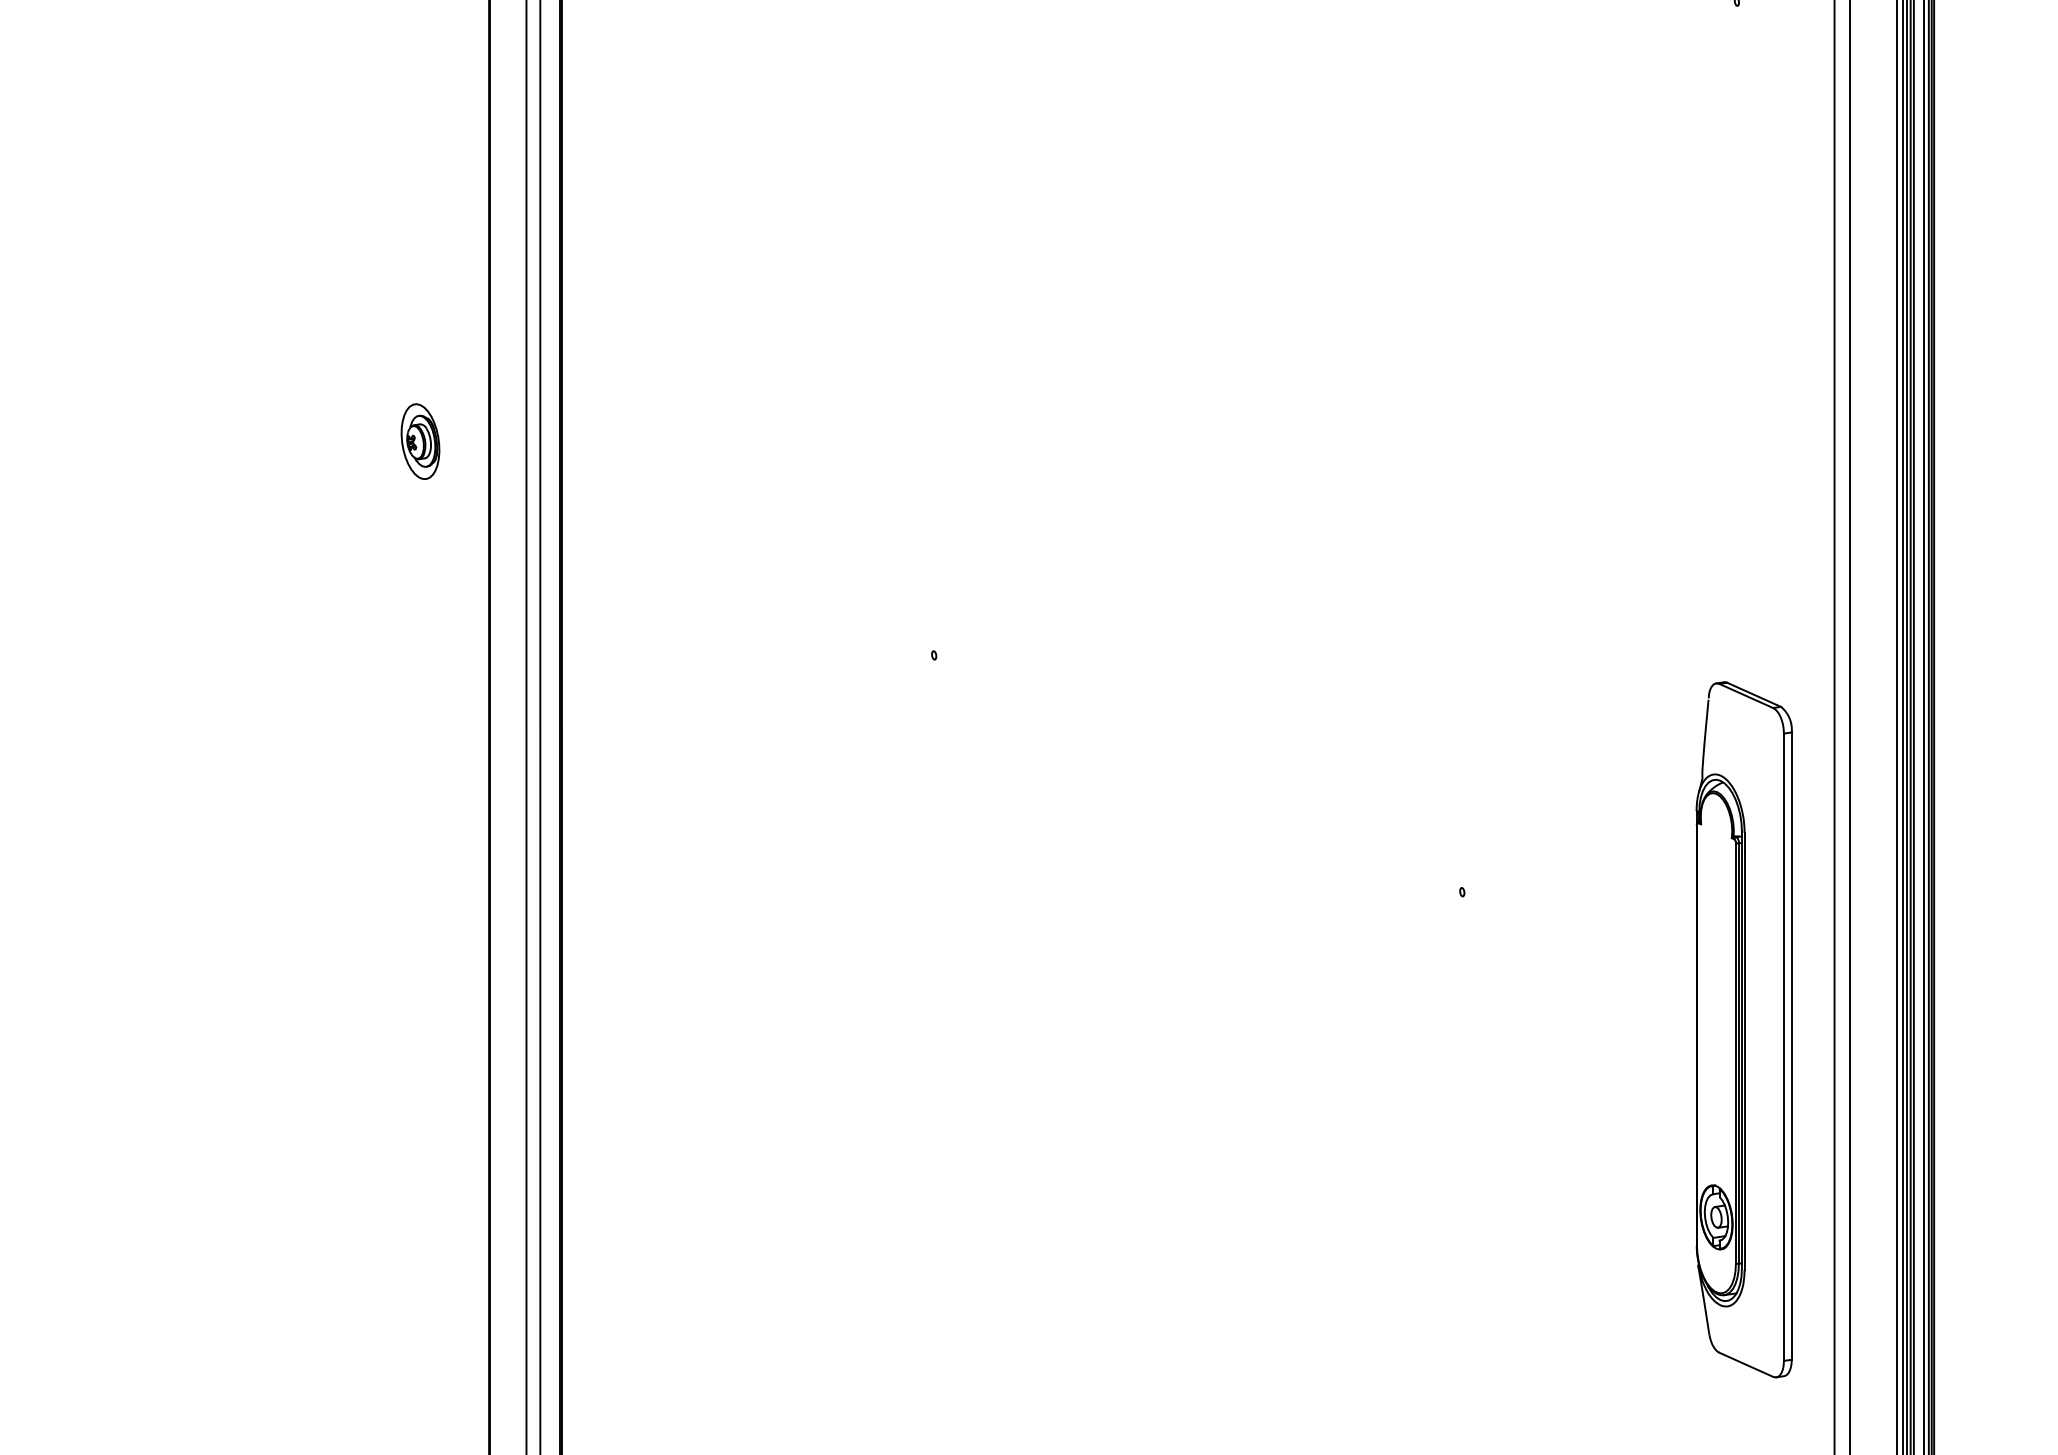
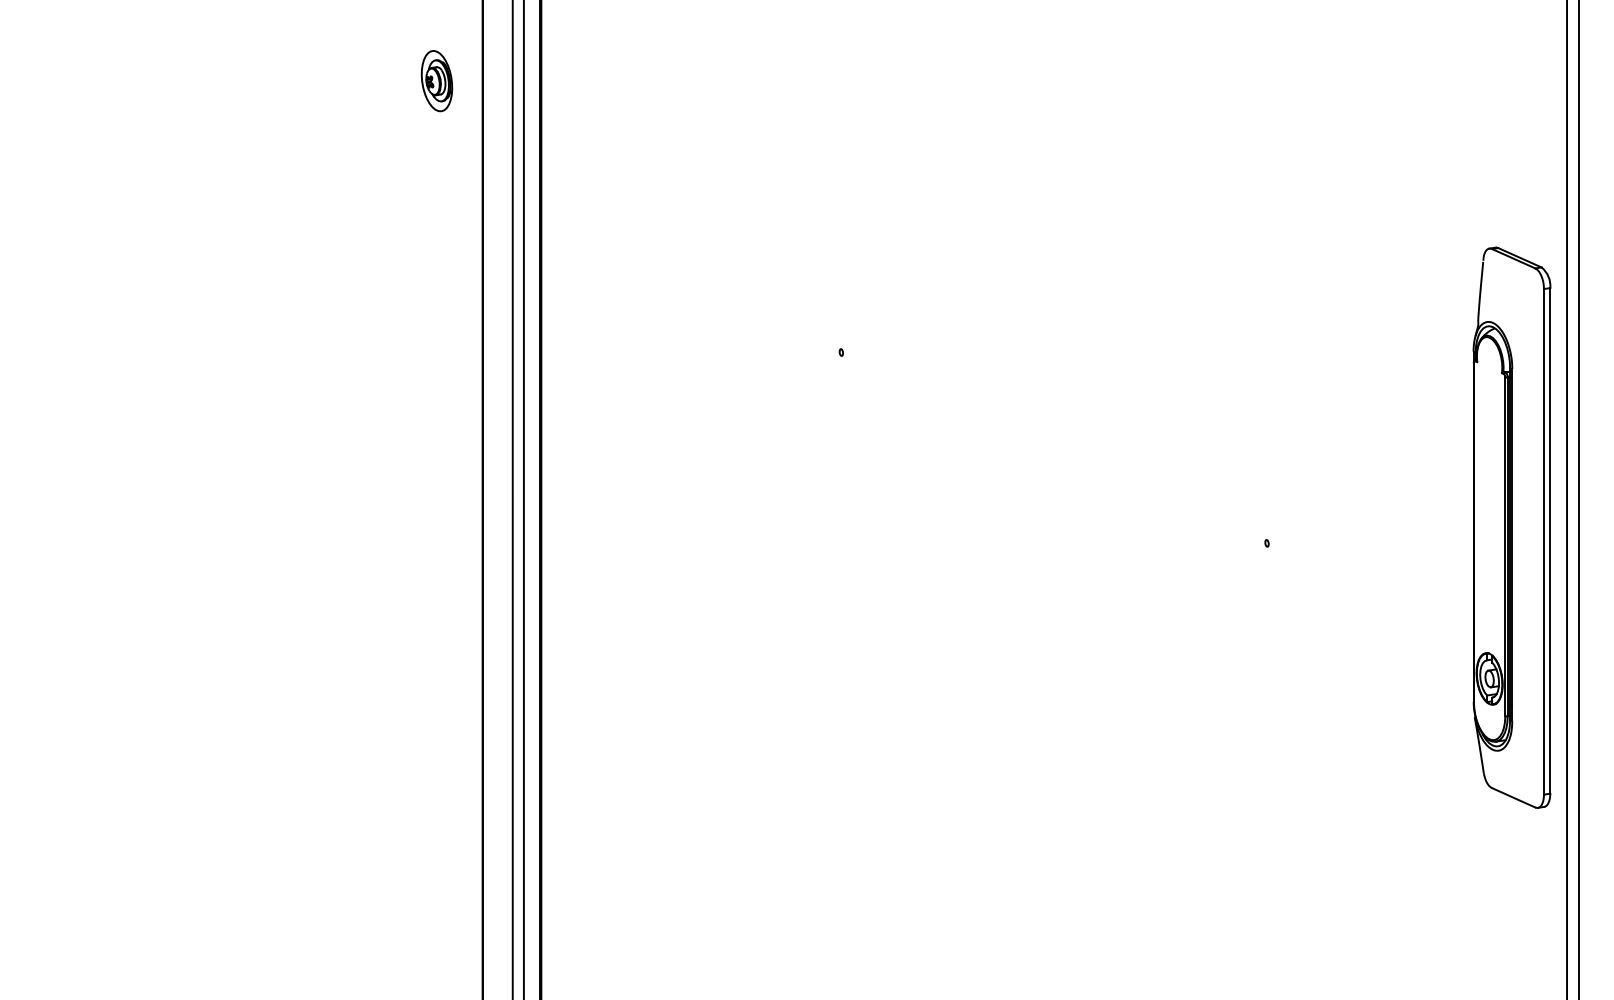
part: (420, 441) -> (436, 81), moved
part: (1743, 1029) -> (1511, 527), moved

